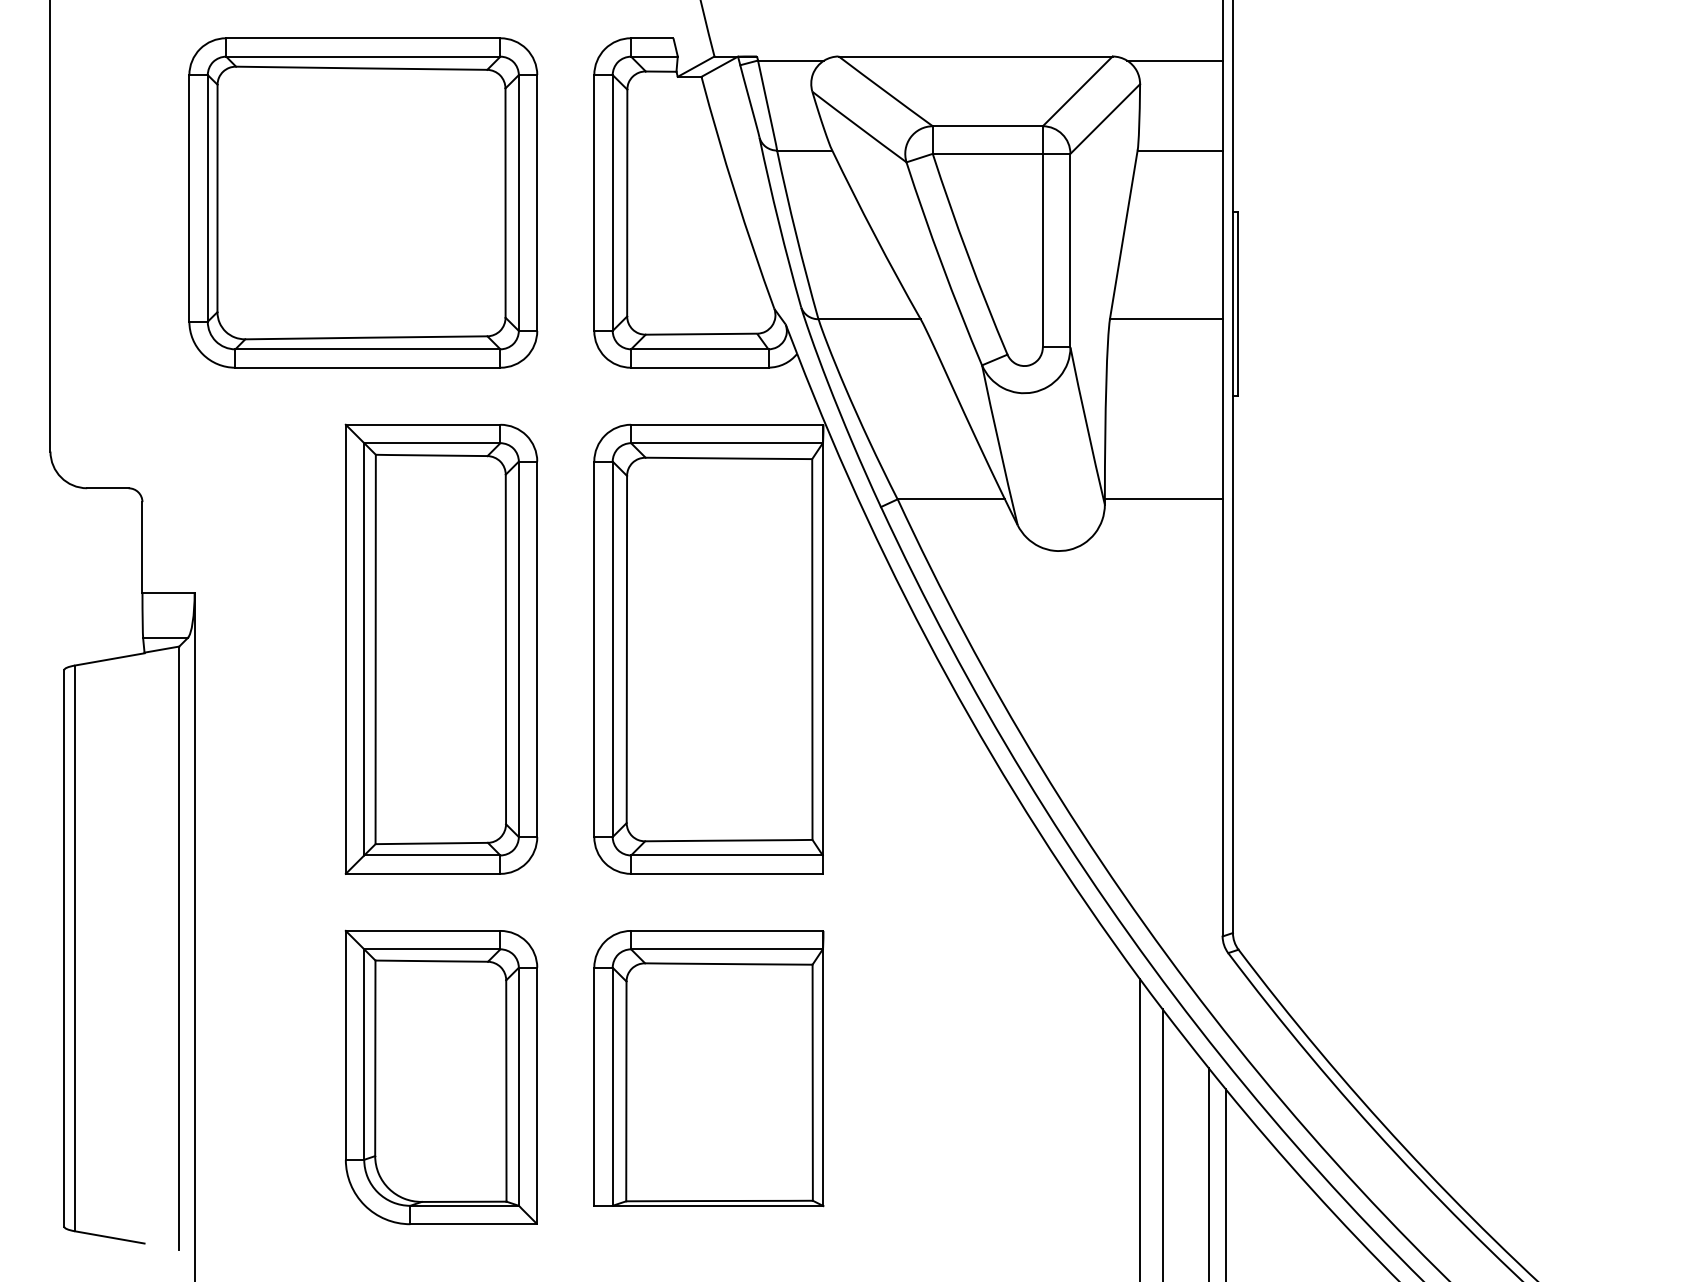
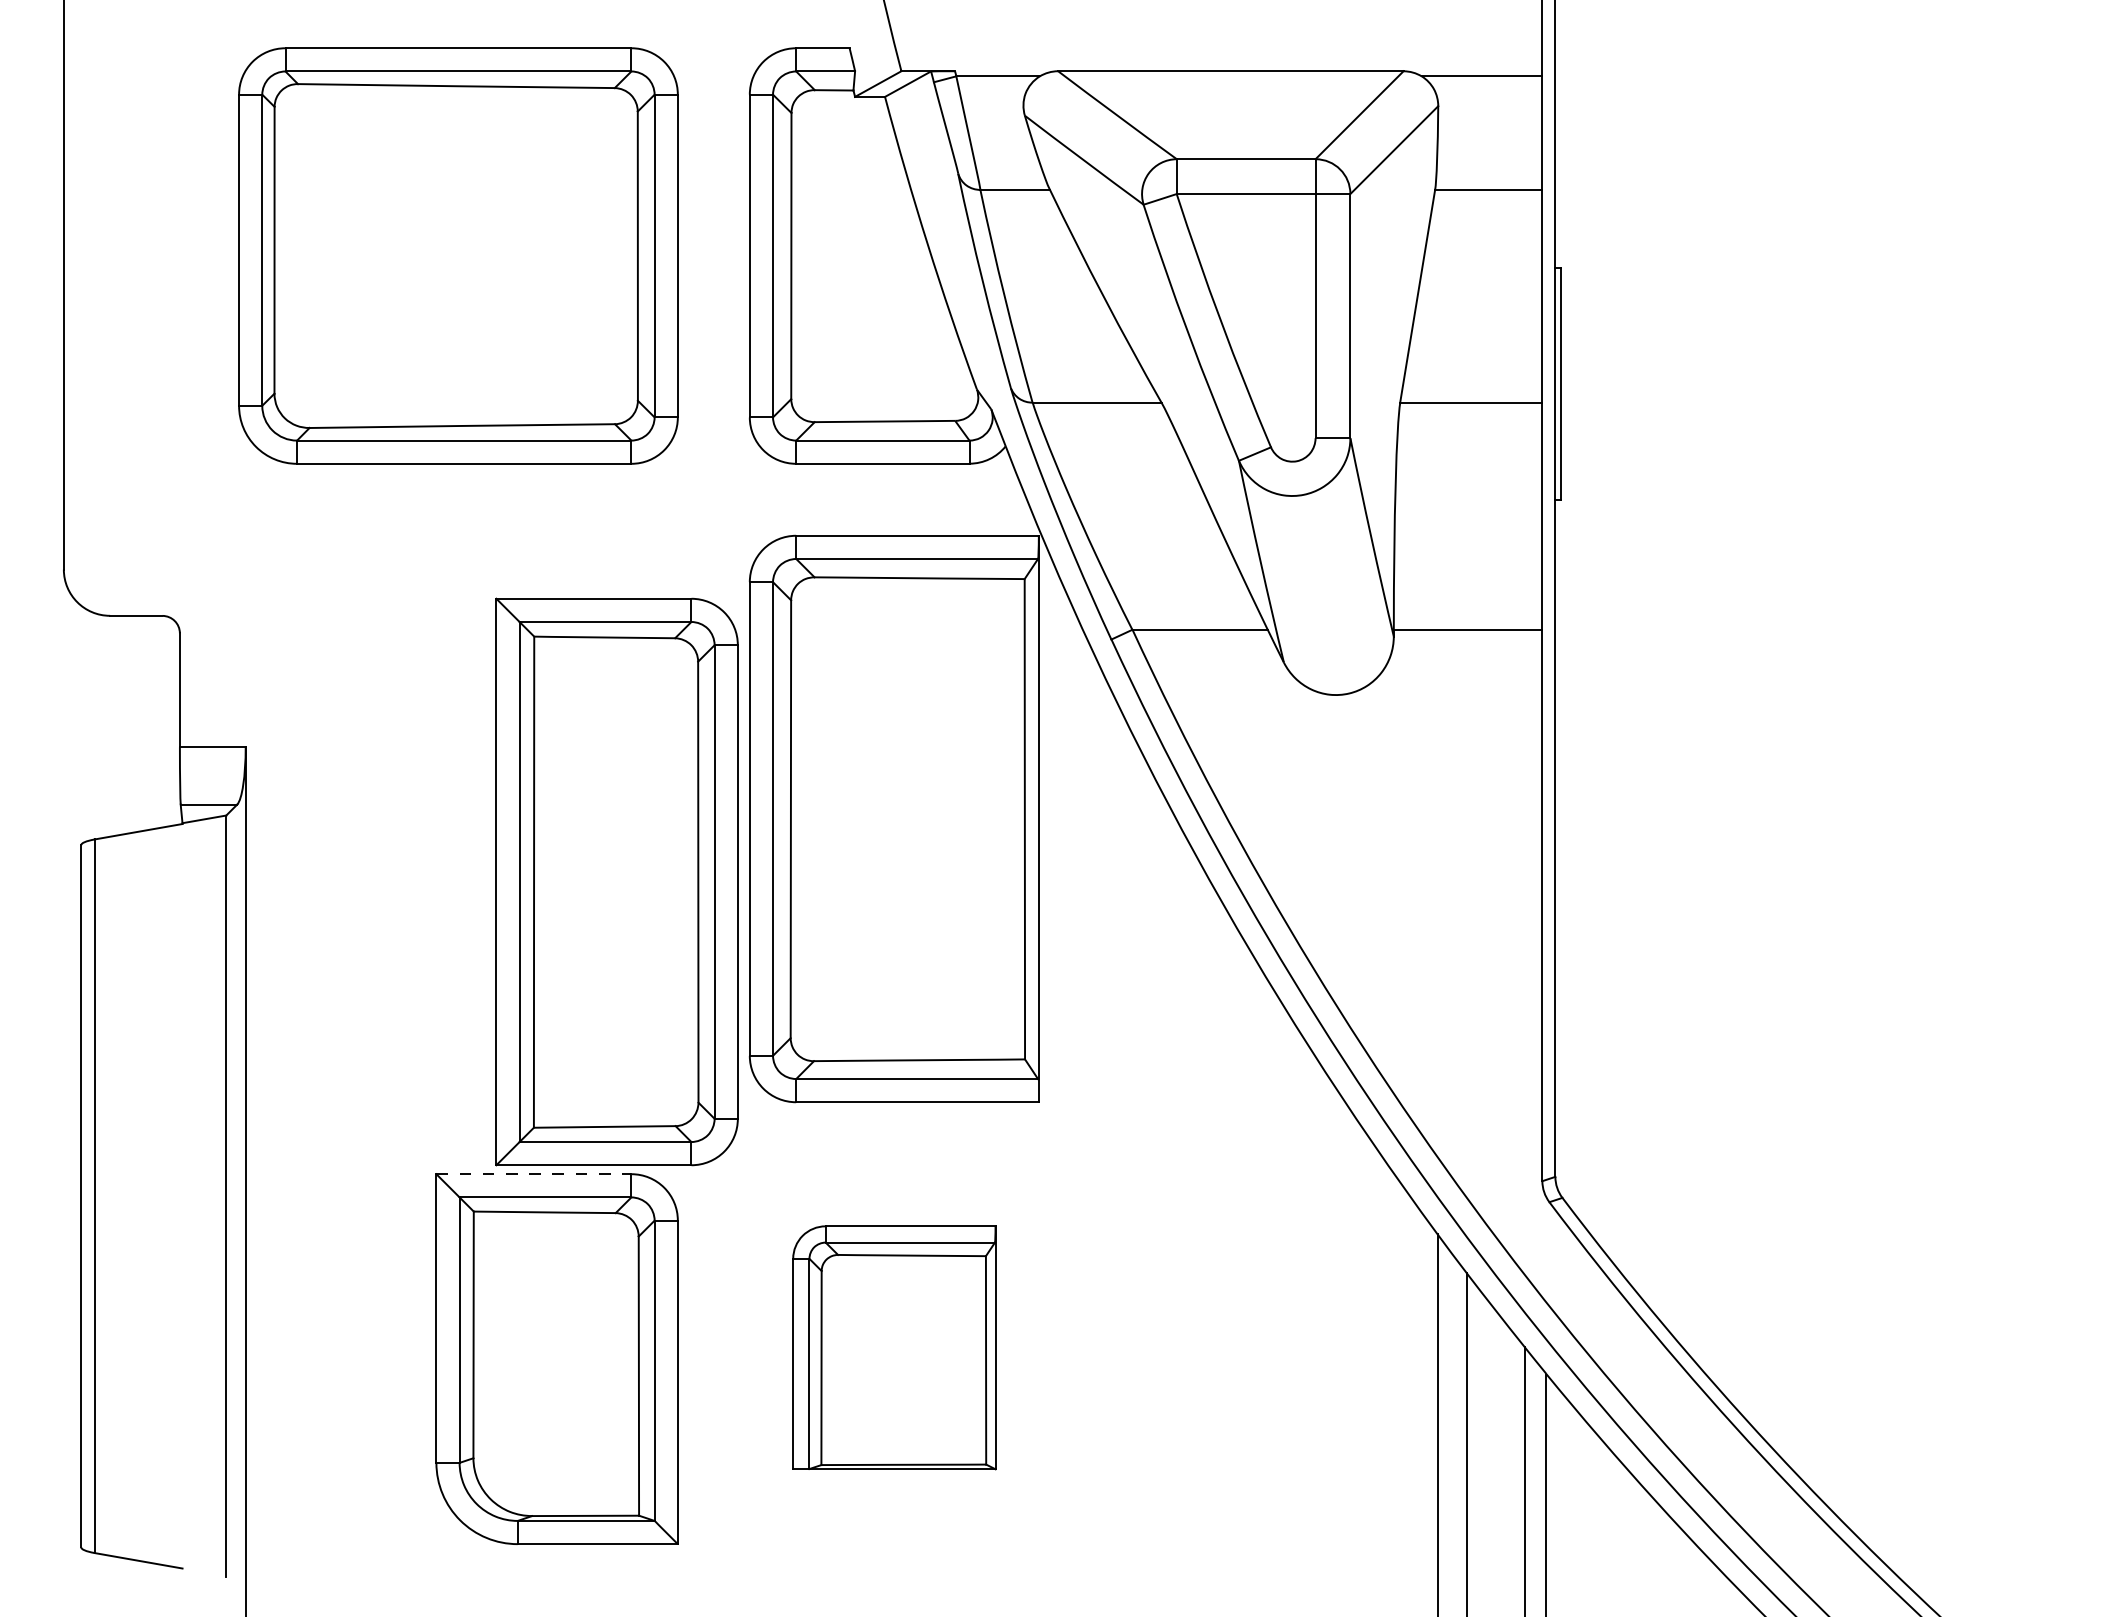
part: (441, 648) -> (616, 881), moved
line: (422, 931) -> (533, 1174), solid -> dashed
part: (709, 1068) -> (894, 1347), size x0.7

